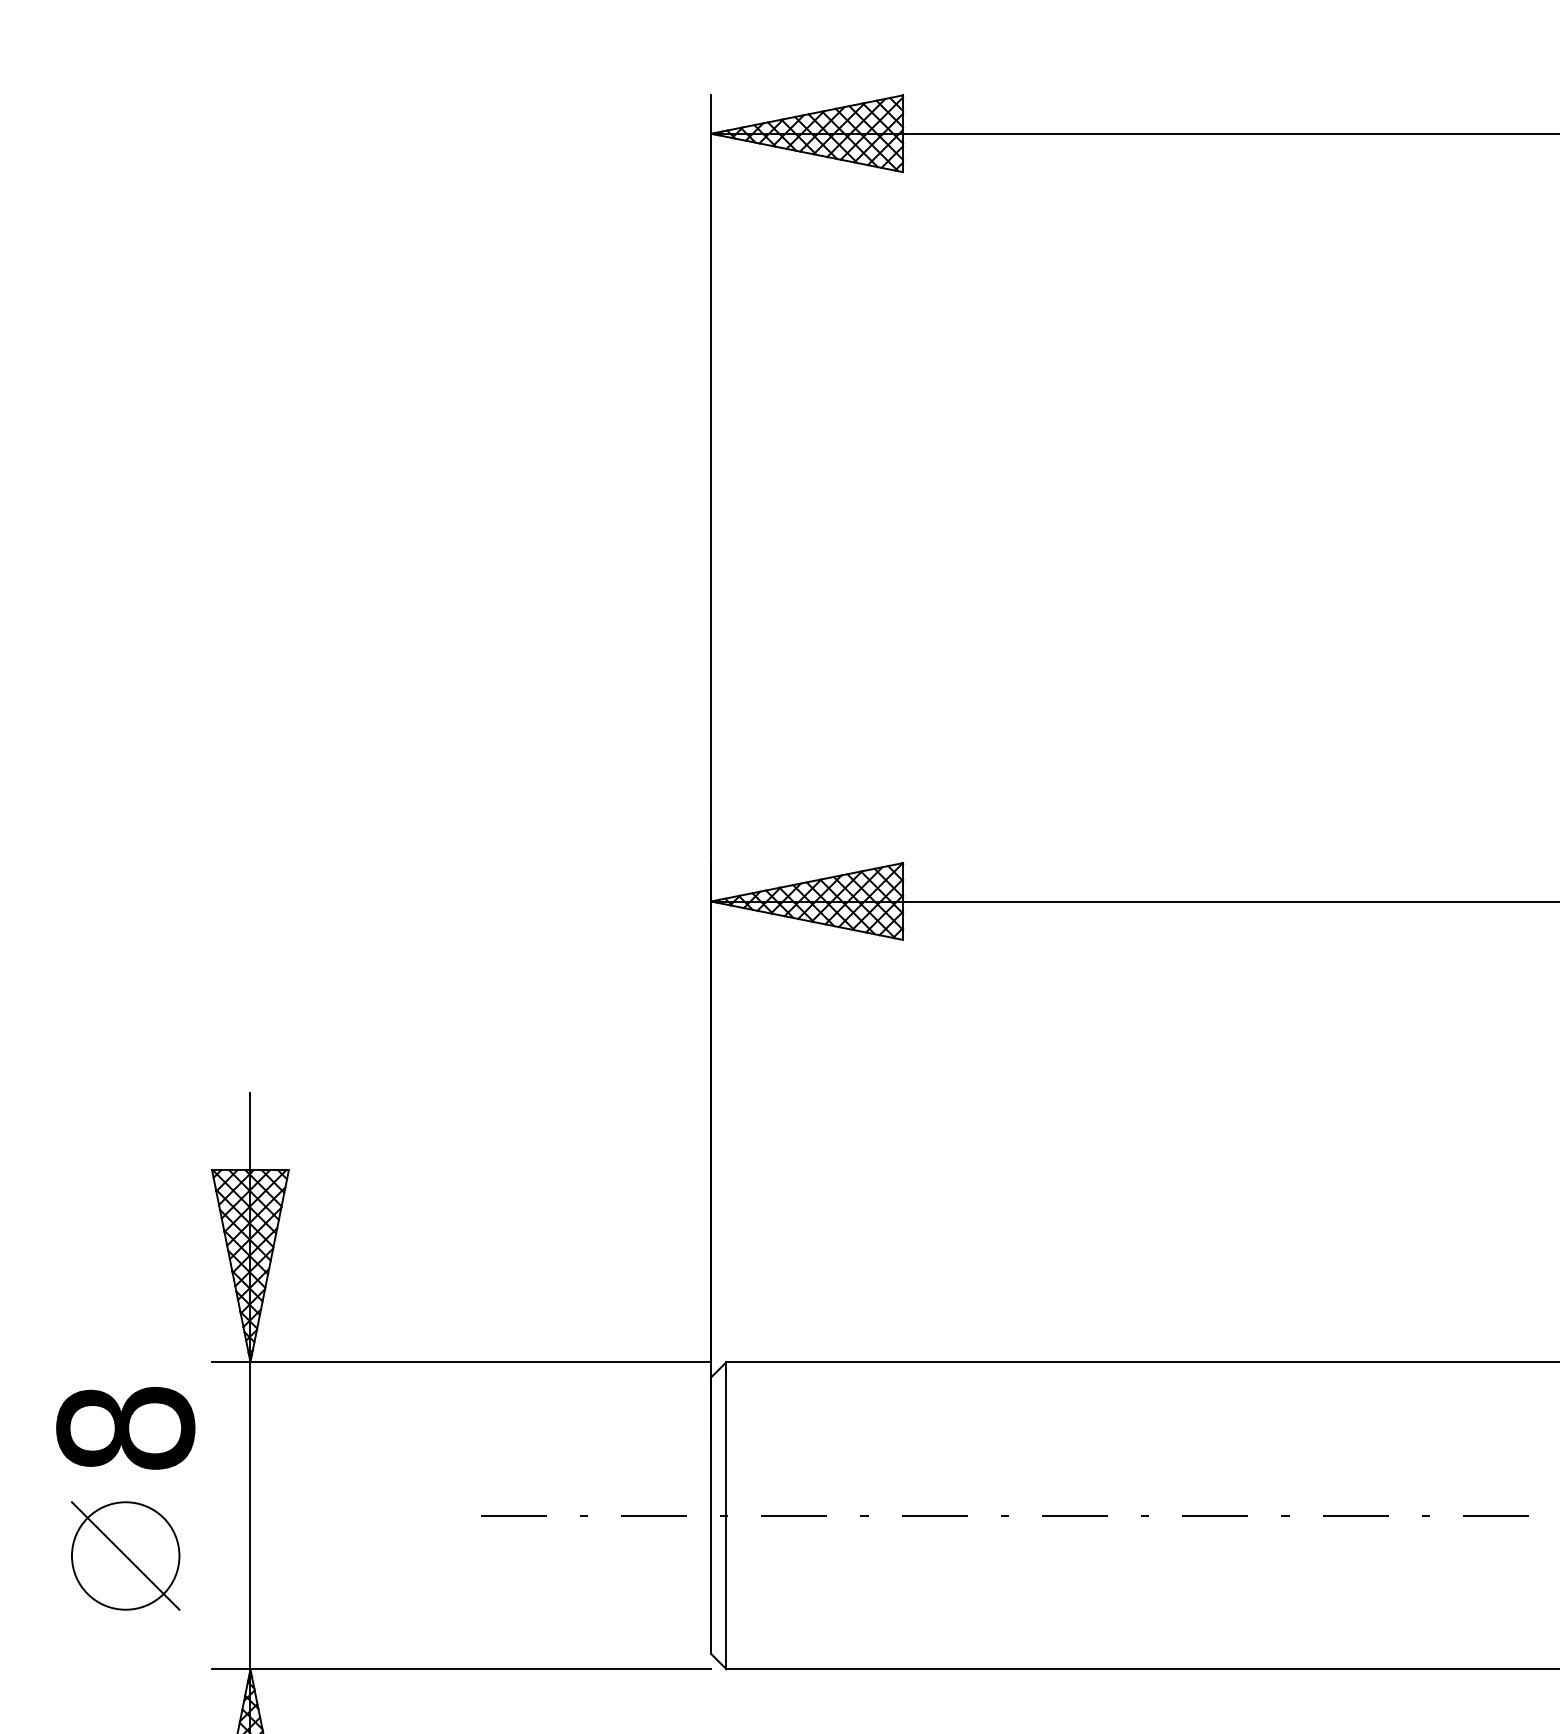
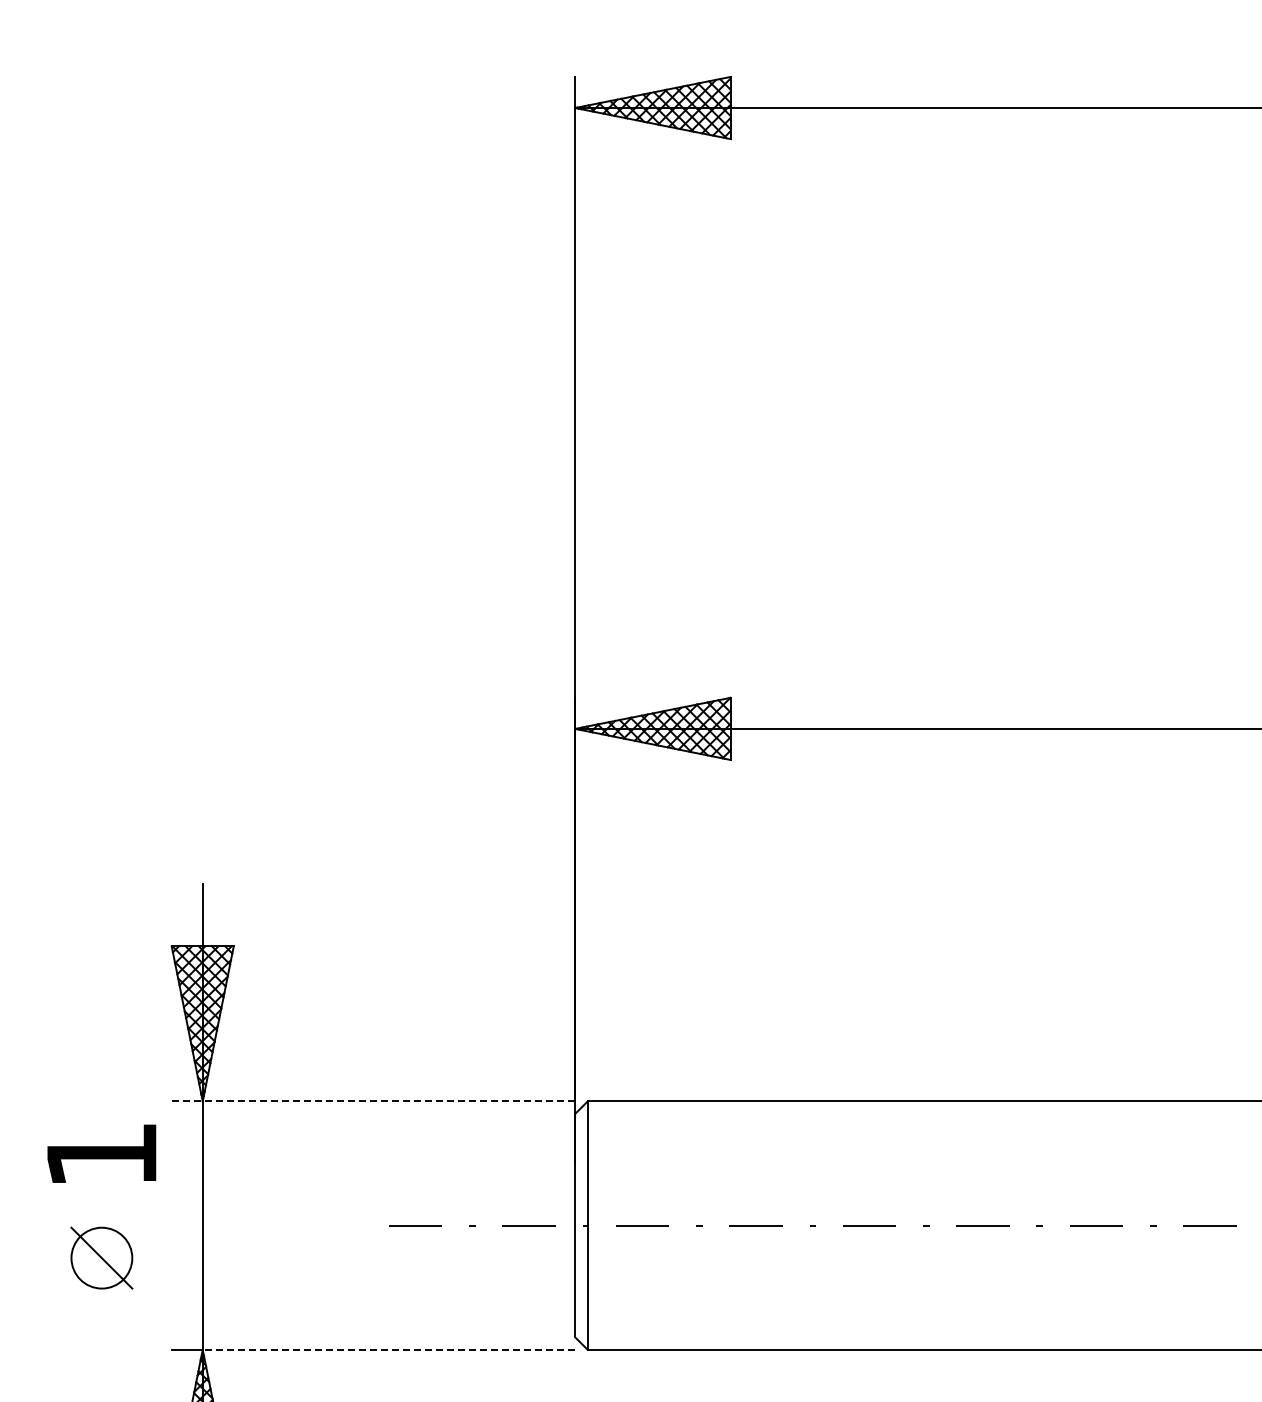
line: (461, 1362) -> (373, 1101), solid -> dashed
text: (125, 1427) -> (101, 1154), 8 -> 1
part: (125, 1555) -> (101, 1257), size x0.7
line: (480, 1668) -> (388, 1349), solid -> dashed

